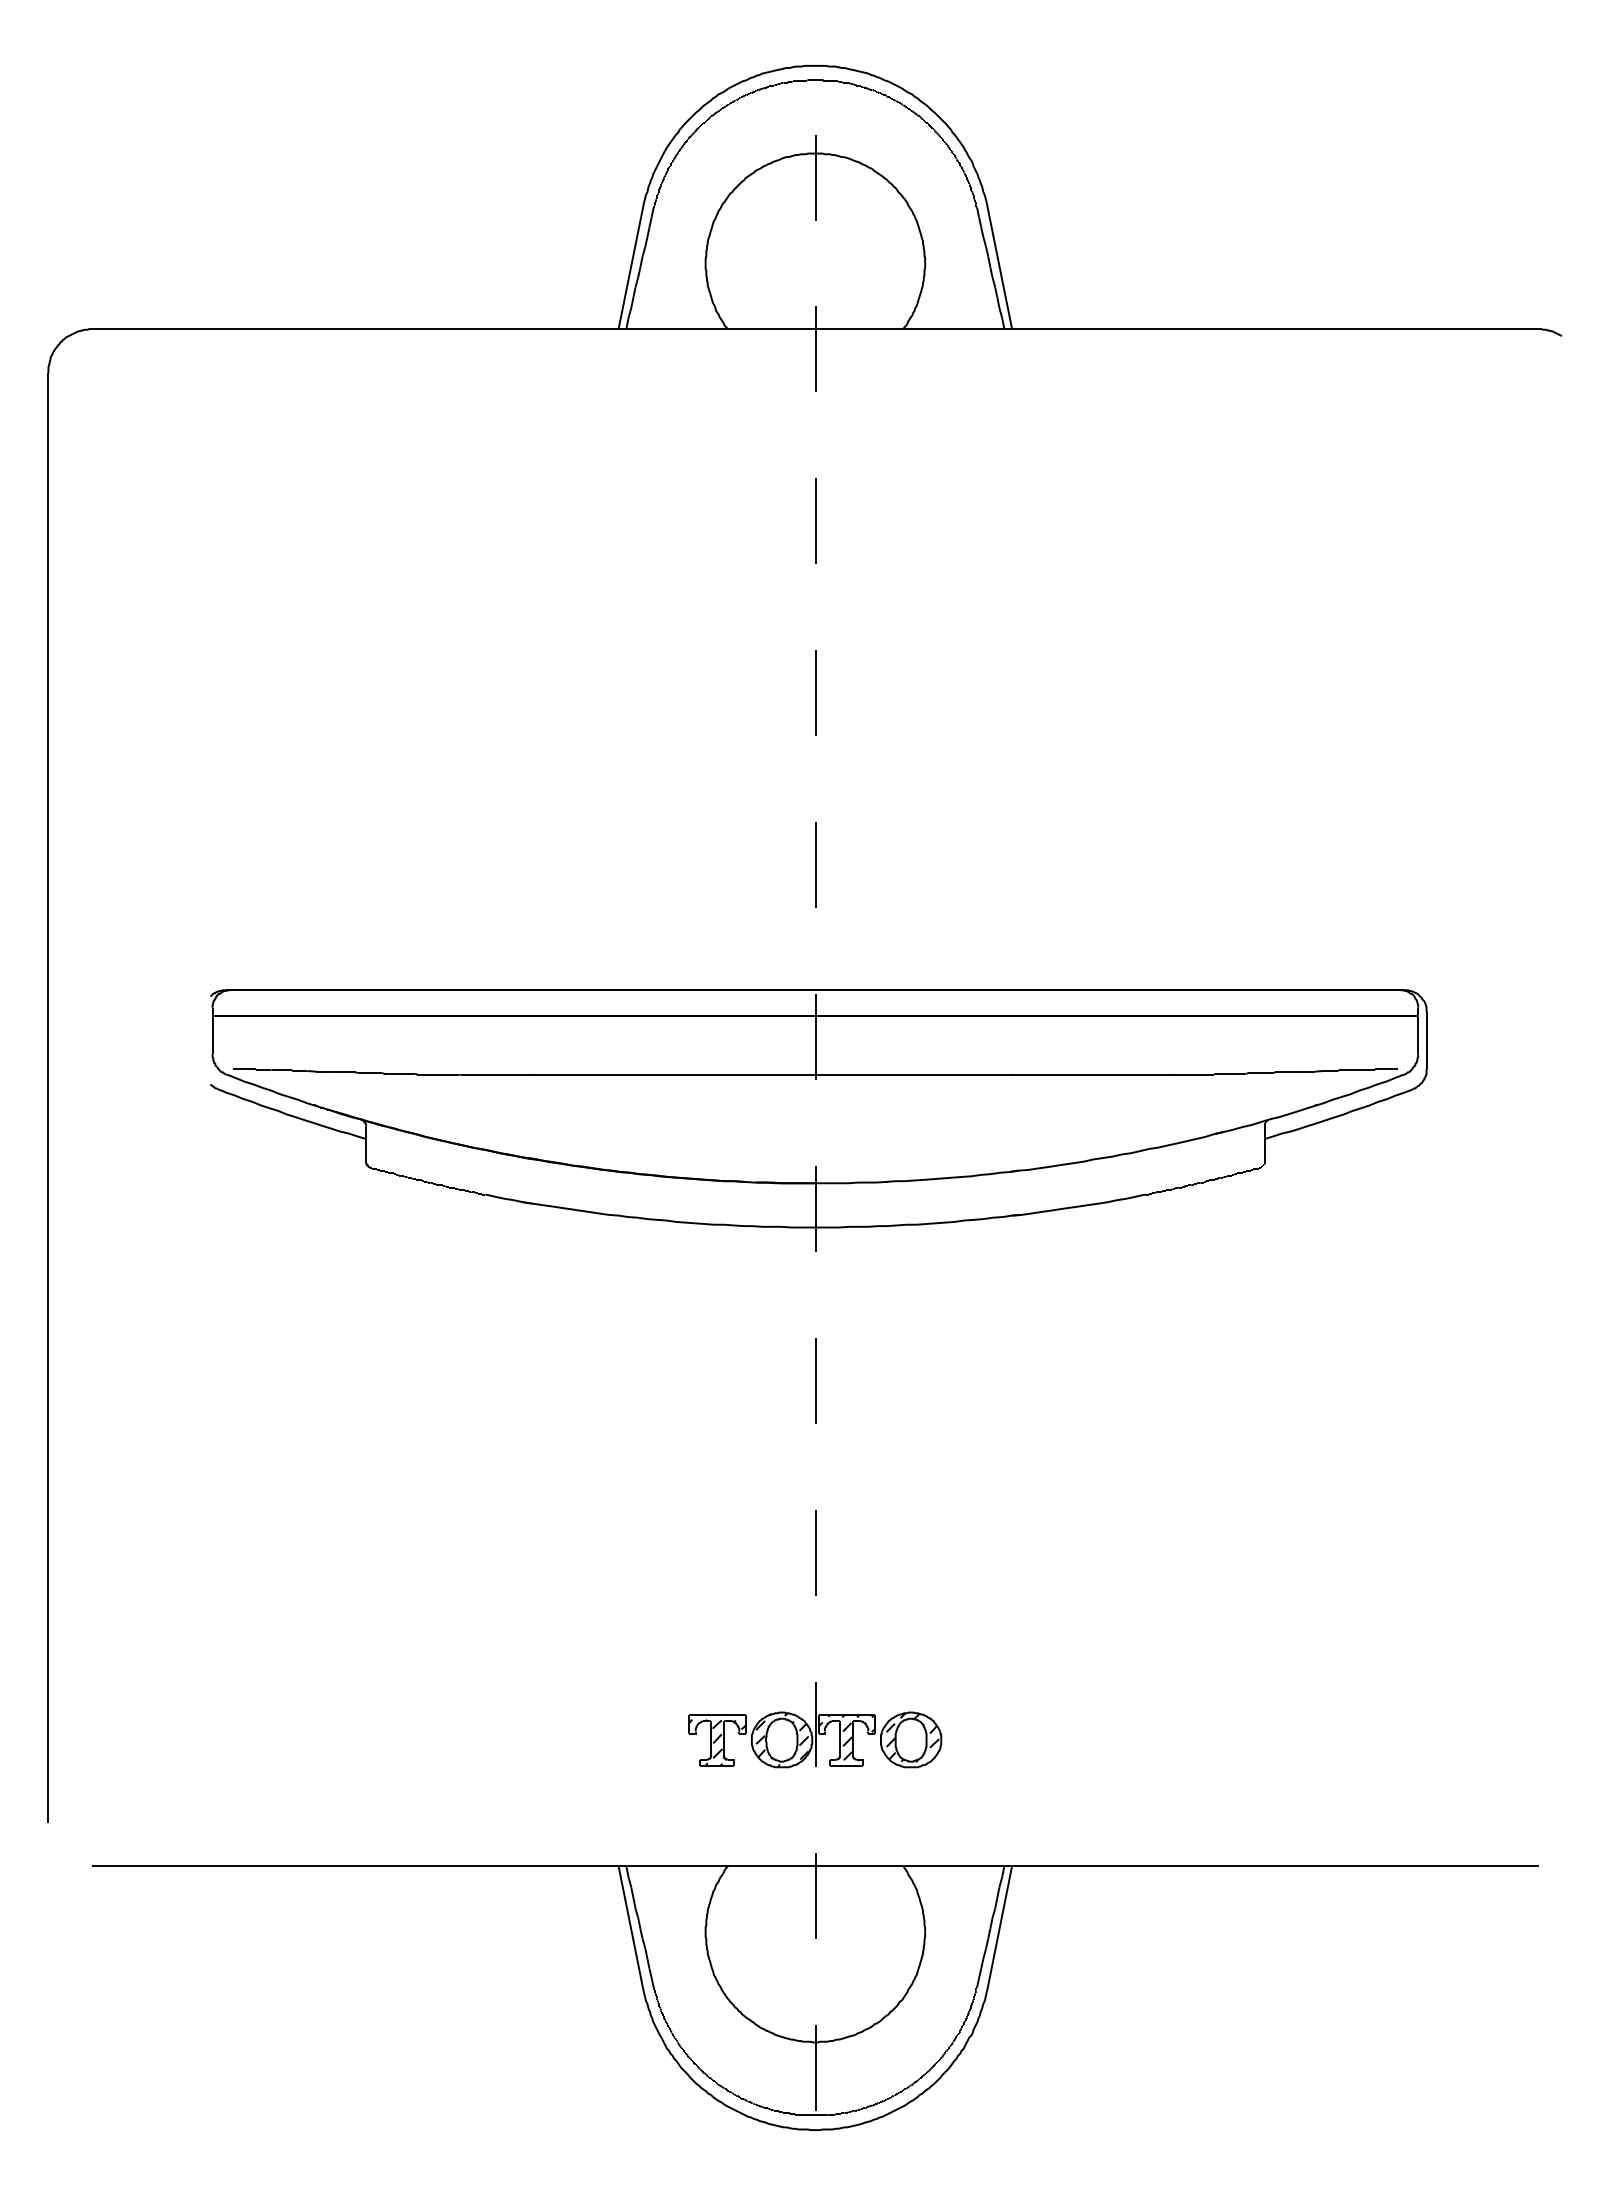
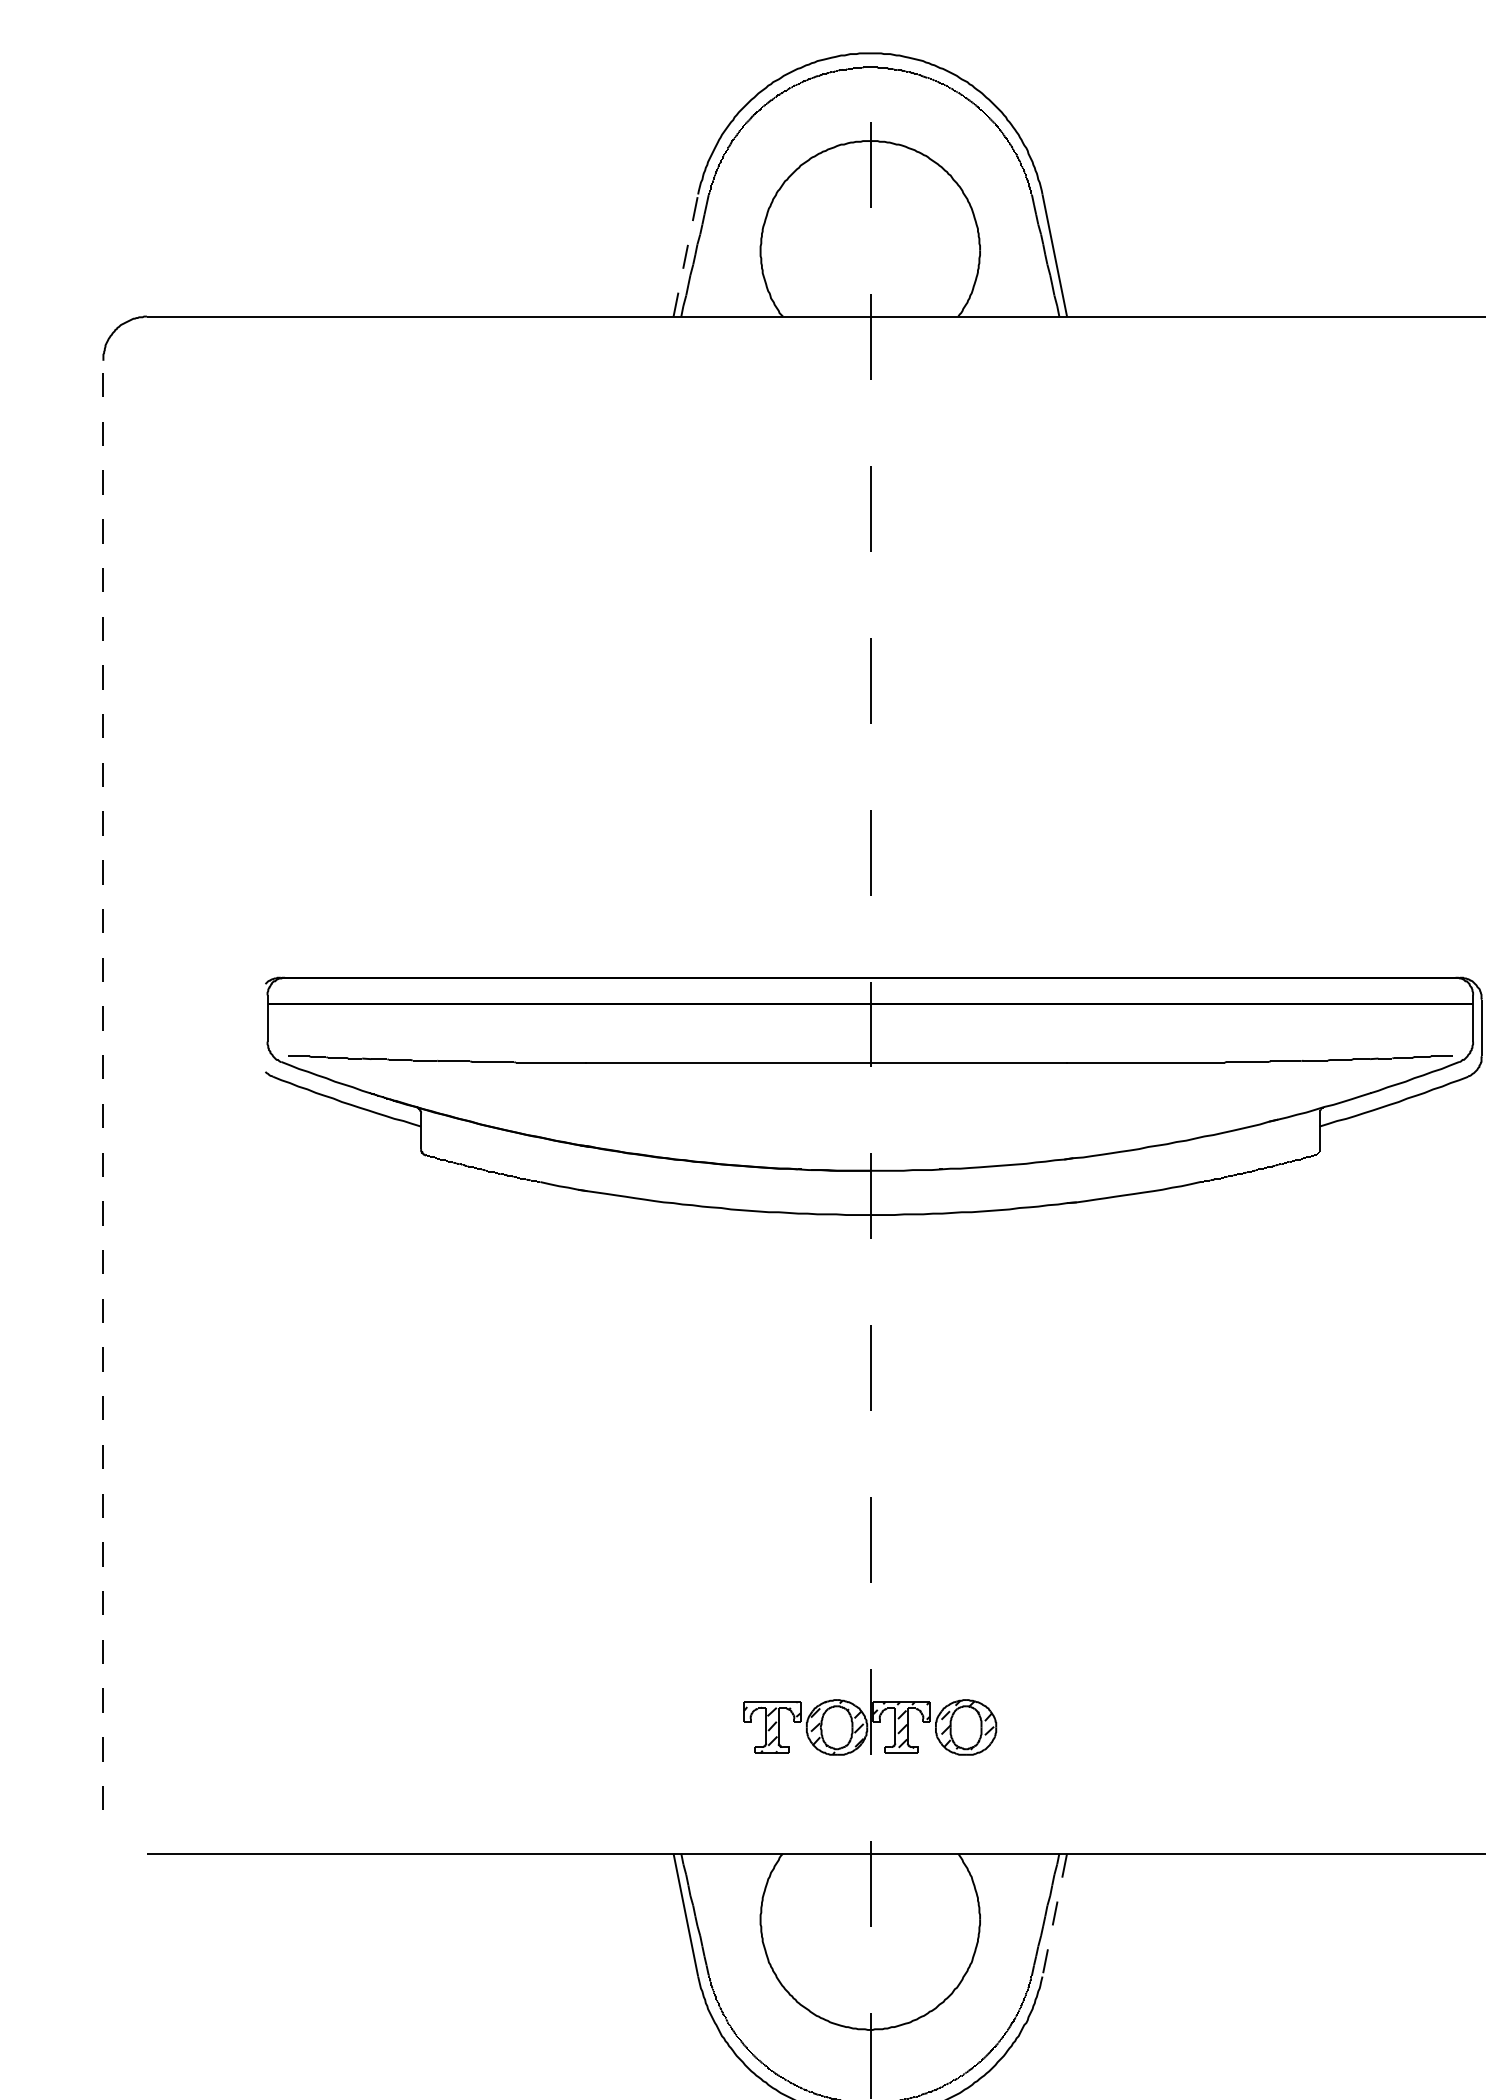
line: (631, 267) -> (686, 255), solid -> dashed
line: (48, 1098) -> (103, 1086), solid -> dashed
line: (999, 1927) -> (1054, 1915), solid -> dashed

